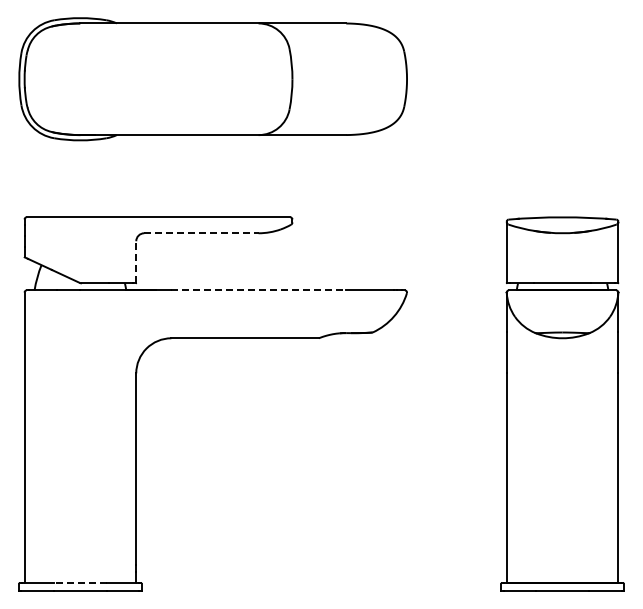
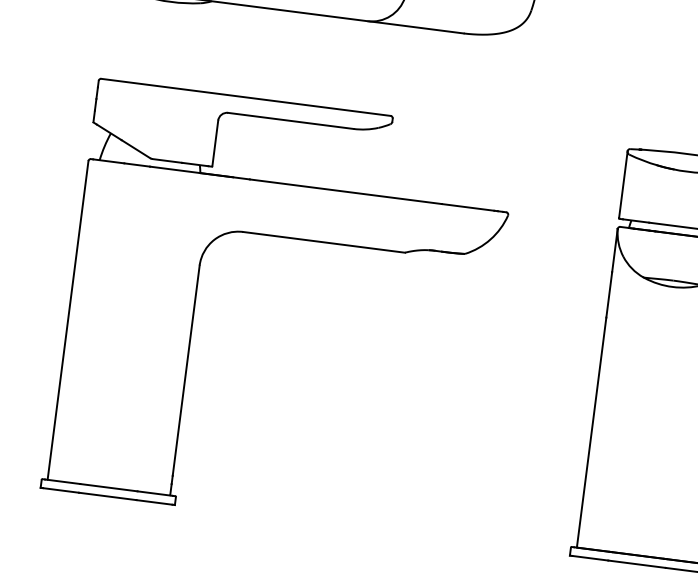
line: (201, 233) -> (290, 121), dashed -> solid
line: (136, 262) -> (215, 143), dashed -> solid
line: (259, 290) -> (346, 191), dashed -> solid
line: (79, 582) -> (107, 487), dashed -> solid

